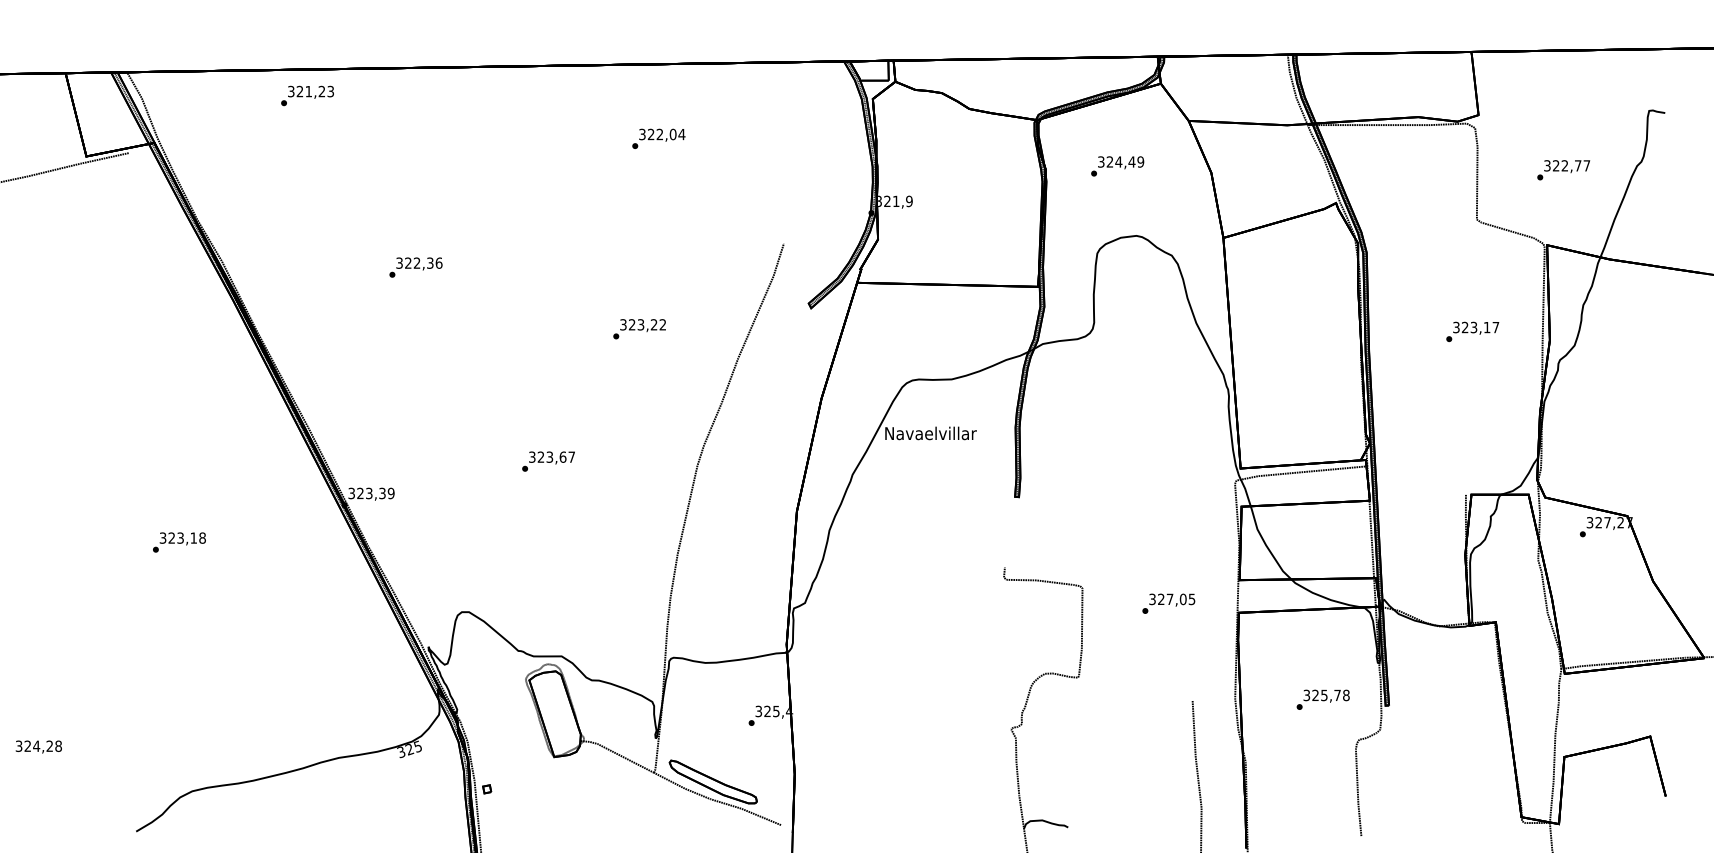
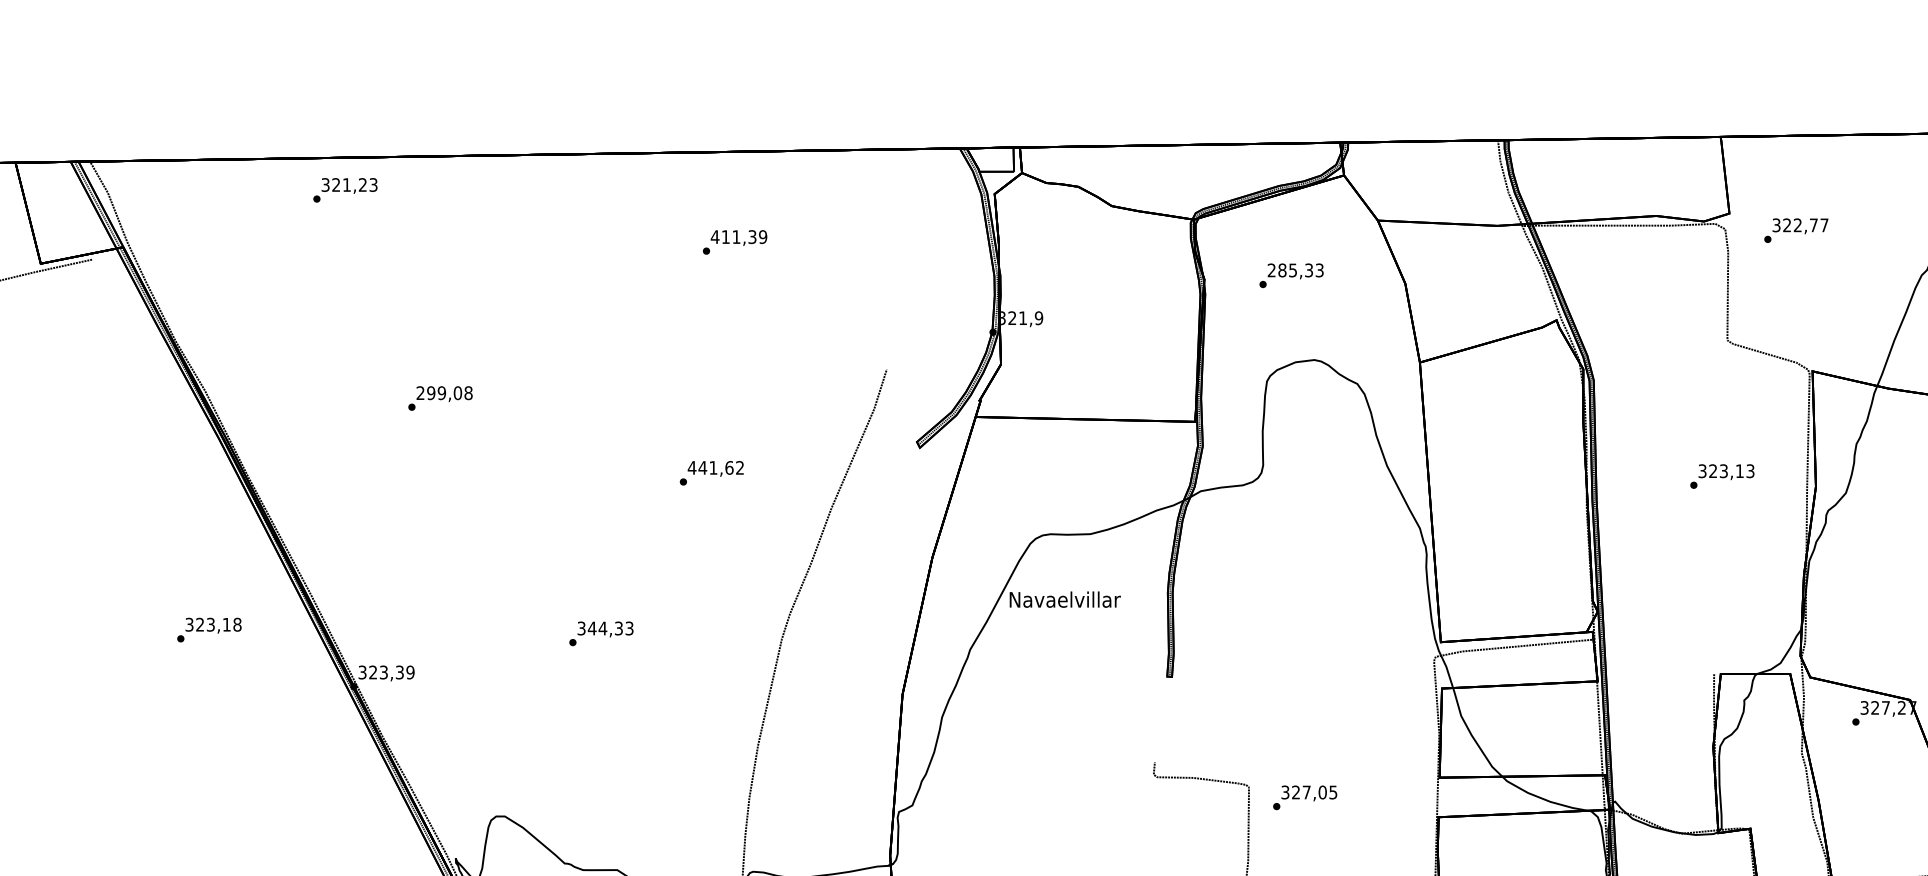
text: (307, 95) -> (345, 189), moved
text: (661, 134) -> (738, 237), 322,04 -> 411,39
text: (1121, 161) -> (1296, 269), 324,49 -> 285,33
text: (1563, 170) -> (1796, 230), moved
text: (419, 262) -> (444, 392), 322,36 -> 299,08
text: (638, 324) -> (710, 467), 323,22 -> 441,62
text: (1495, 327) -> (1749, 471), 323,17 -> 323,13
text: (556, 456) -> (610, 627), 323,67 -> 344,33
text: (179, 542) -> (209, 630), moved
text: (1168, 603) -> (1304, 797), moved

